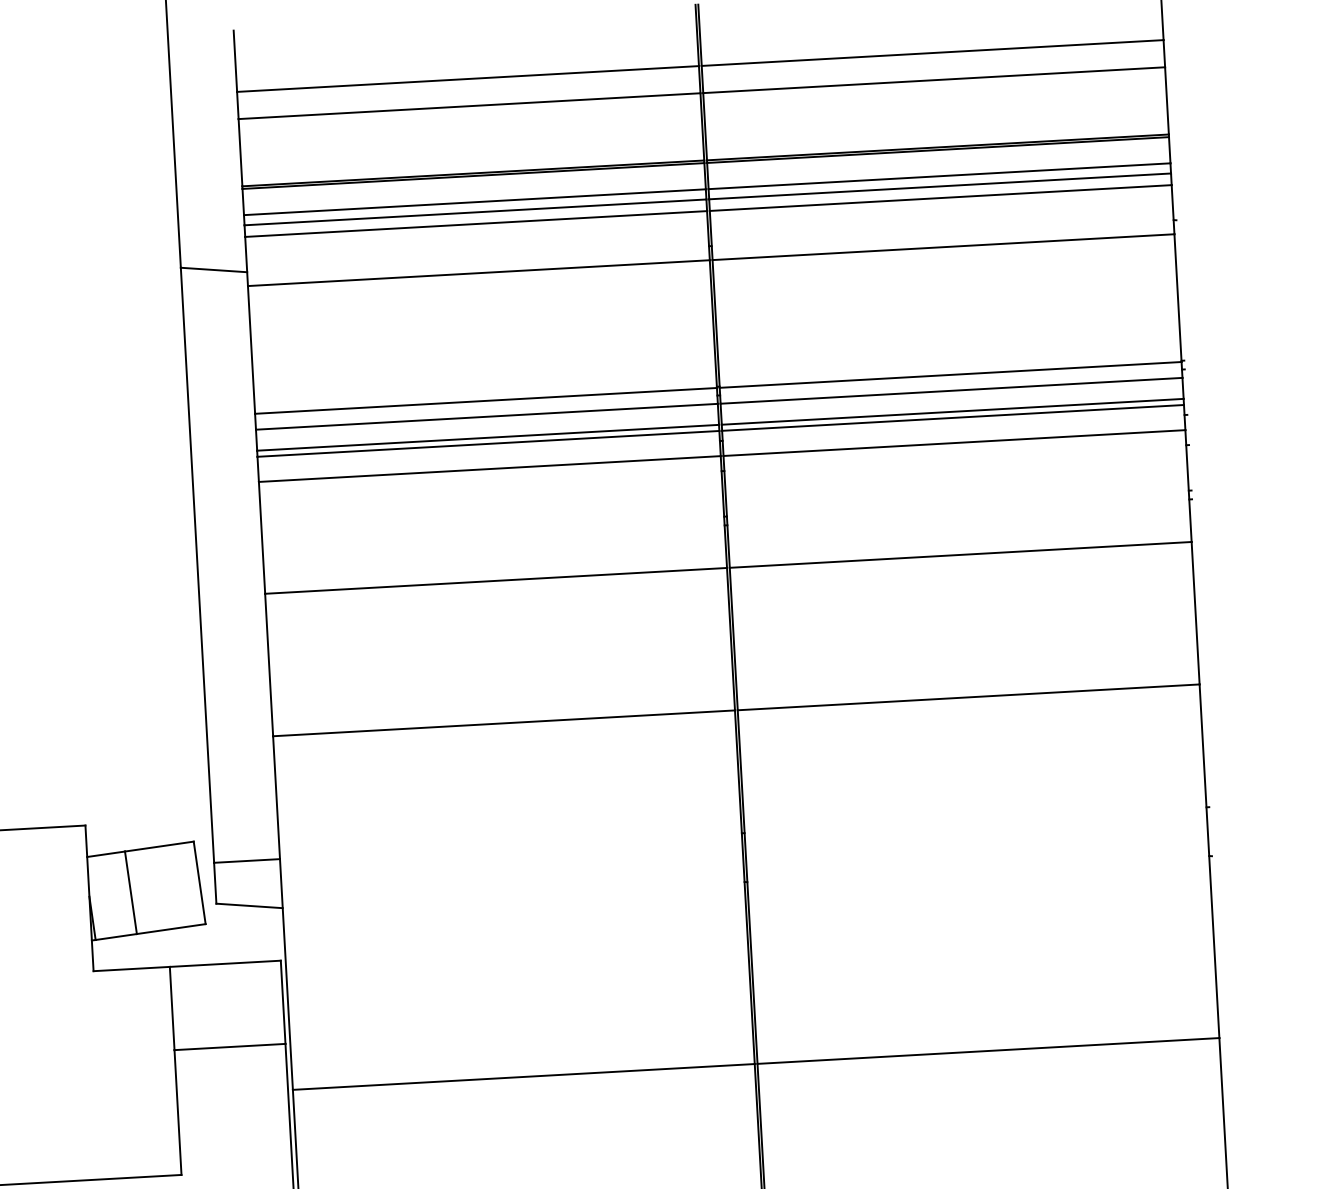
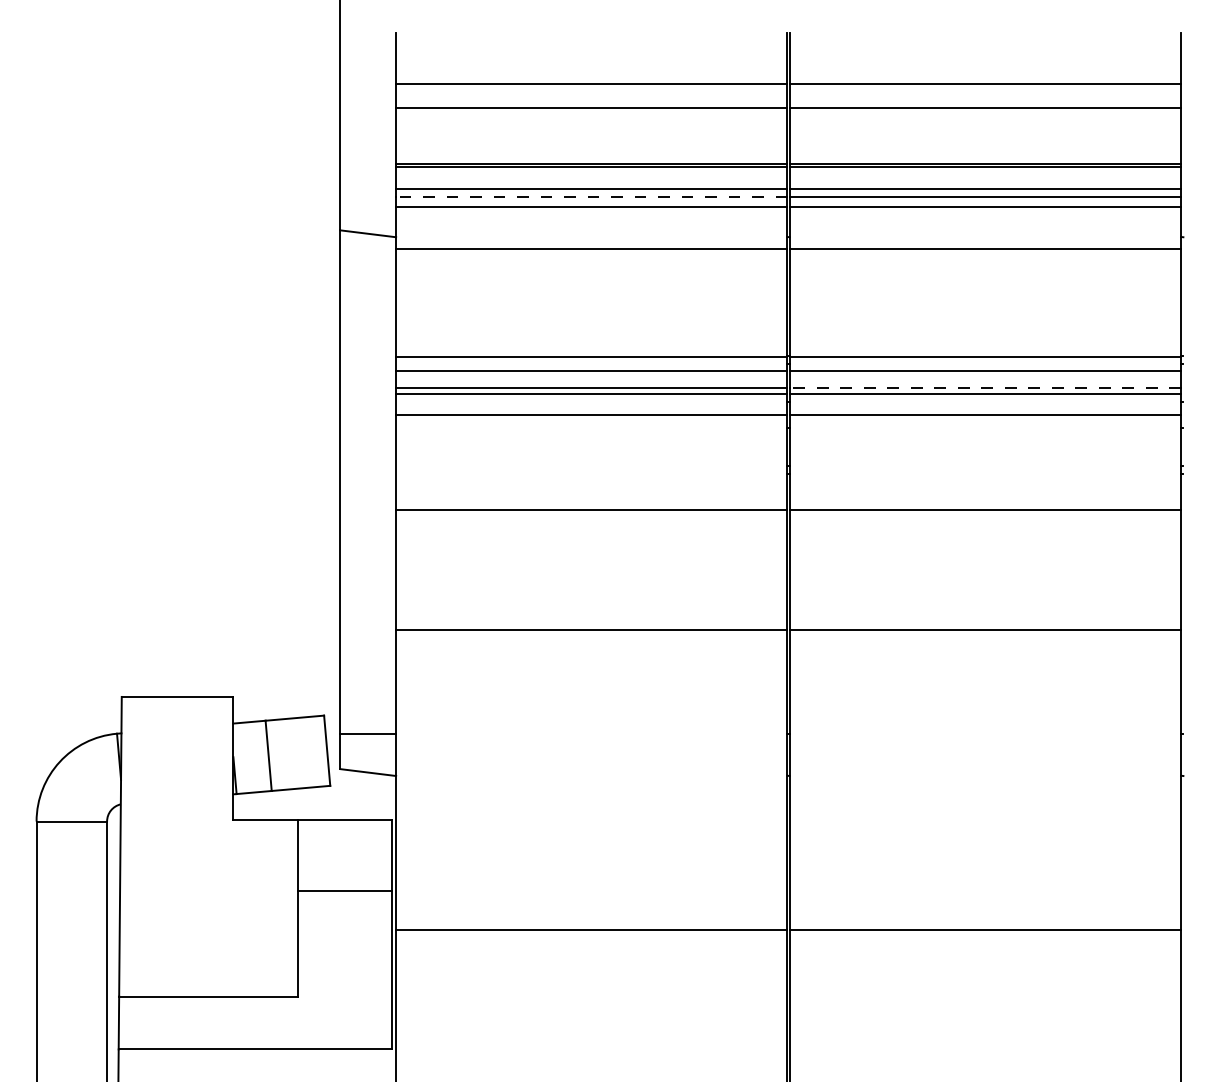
line: (475, 212) -> (591, 197), solid -> dashed
line: (952, 411) -> (985, 388), solid -> dashed

